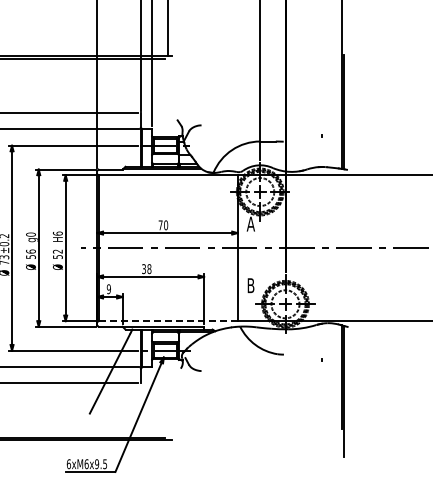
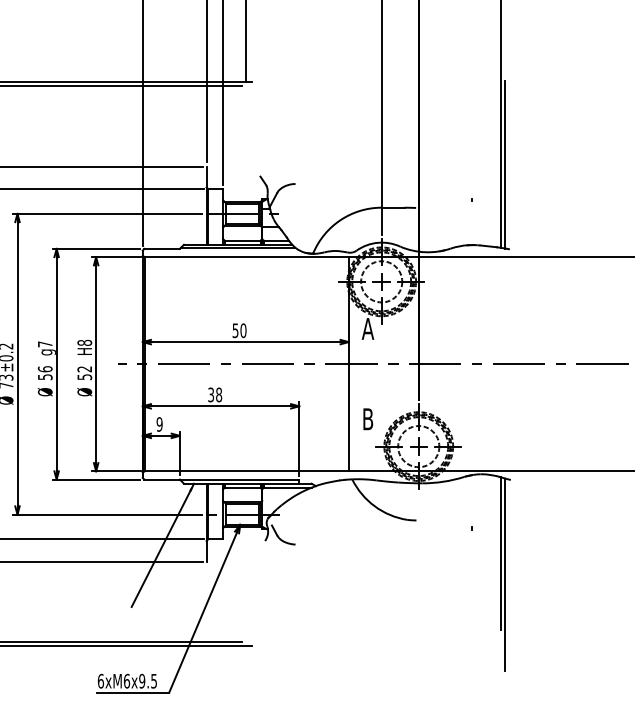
text: (160, 225) -> (235, 330), 70 -> 50
text: (57, 233) -> (84, 342), H6 -> H8
text: (30, 234) -> (44, 344), g0 -> g7
line: (167, 321) -> (245, 471), dashed -> solid

